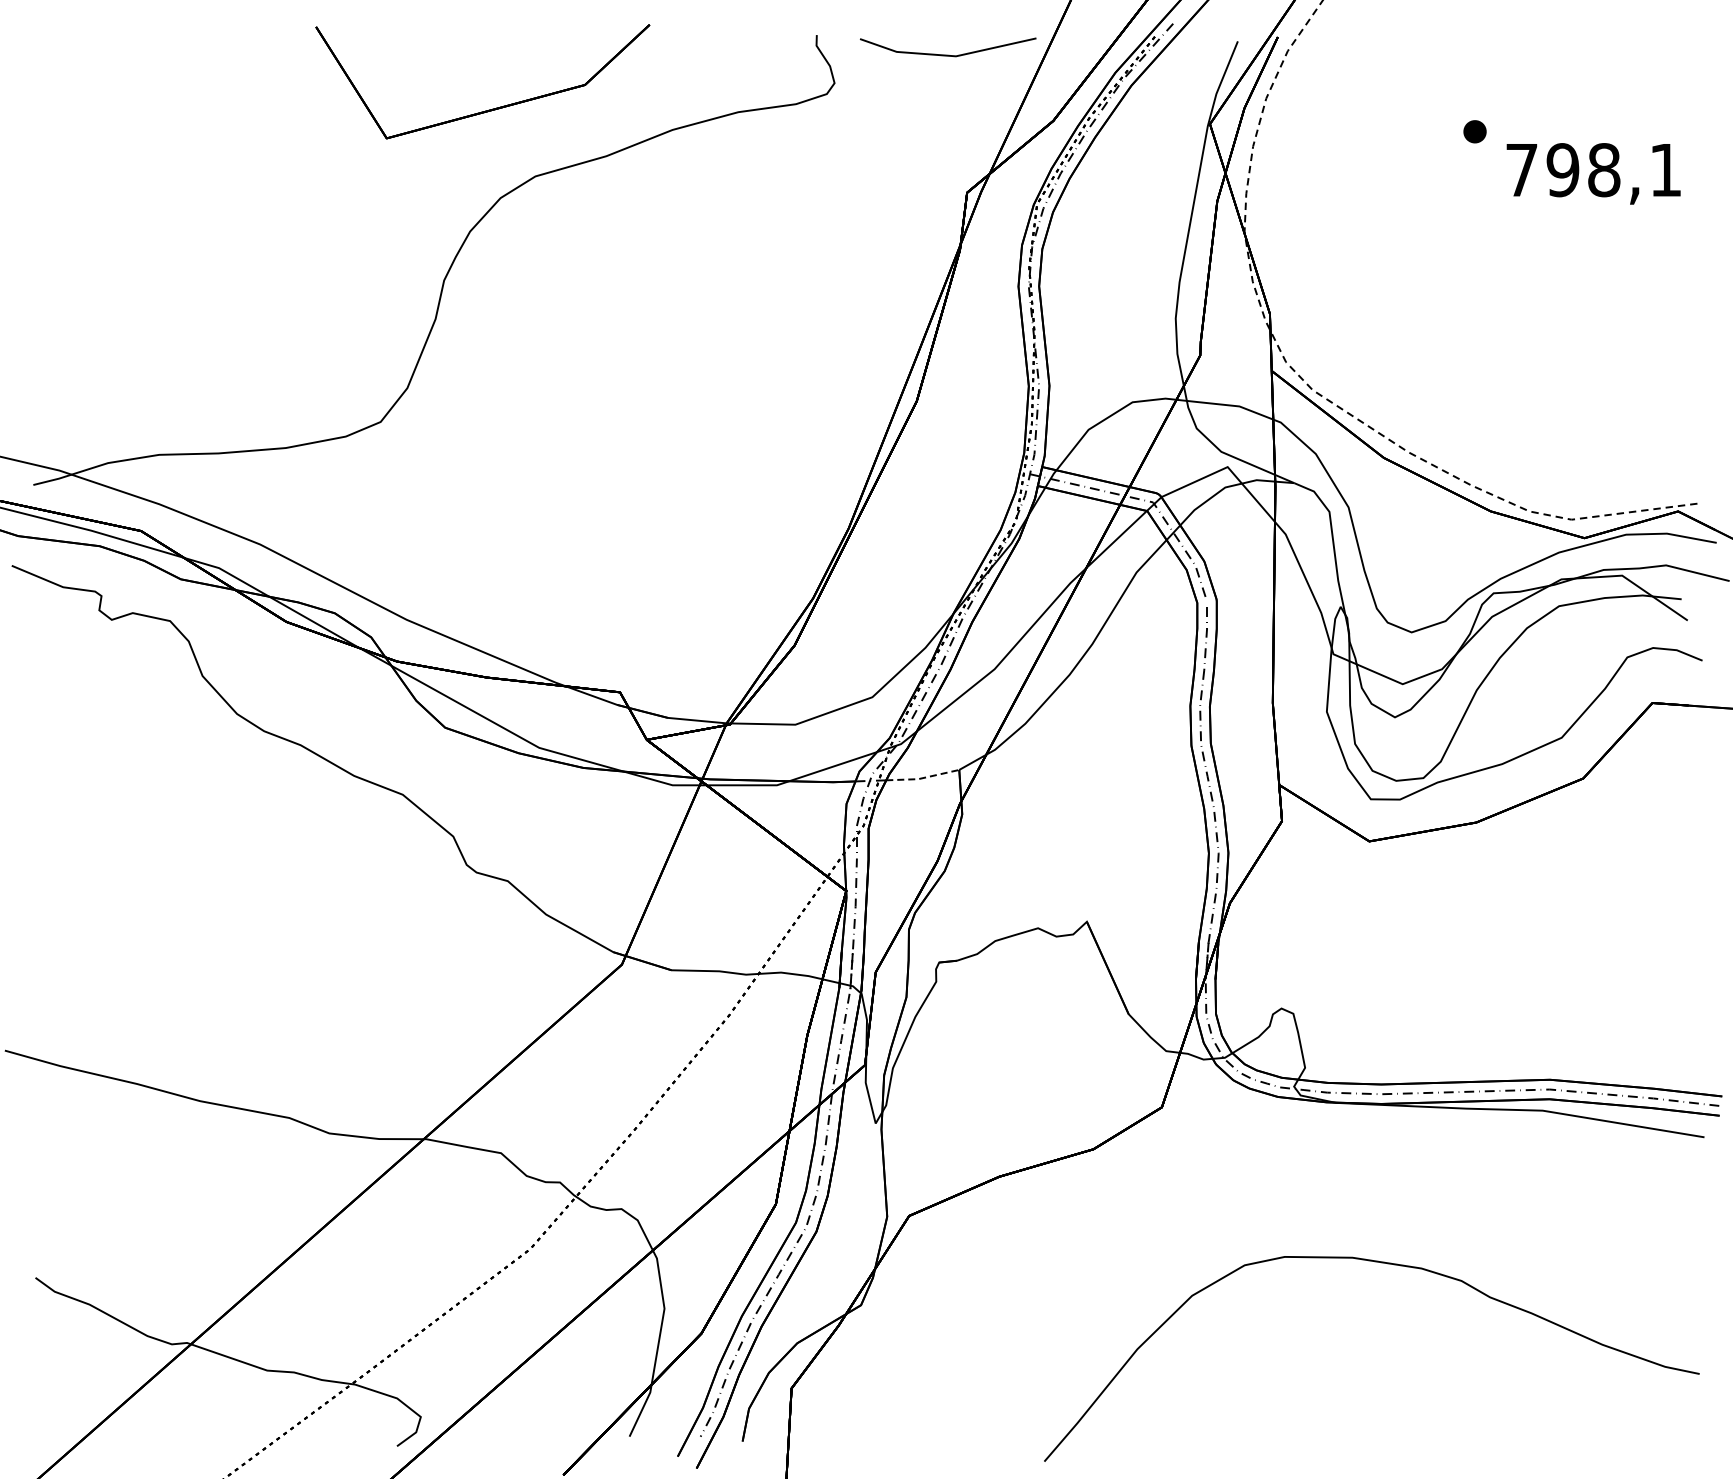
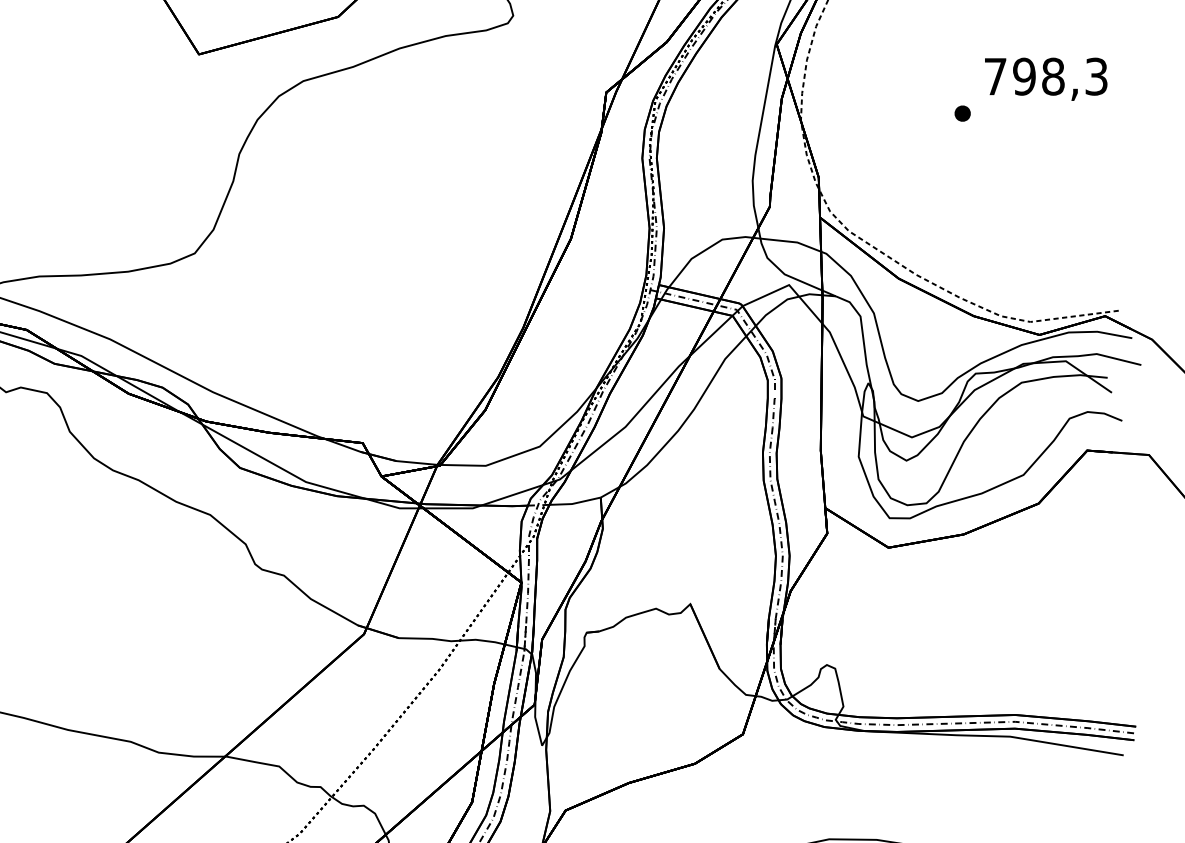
part: (1474, 131) -> (962, 113), moved
text: (1665, 170) -> (1096, 76), 798,1 -> 798,3
line: (922, 778) -> (574, 503), dashed -> solid

